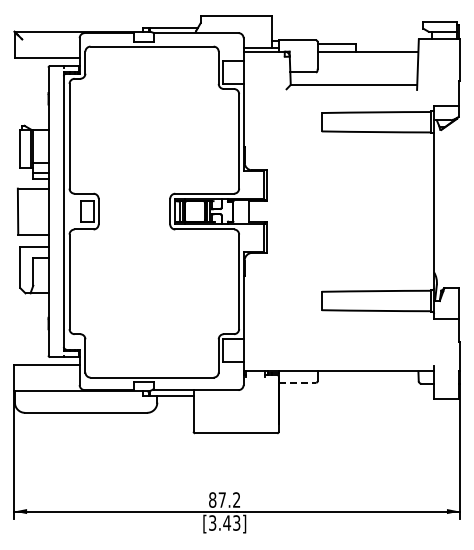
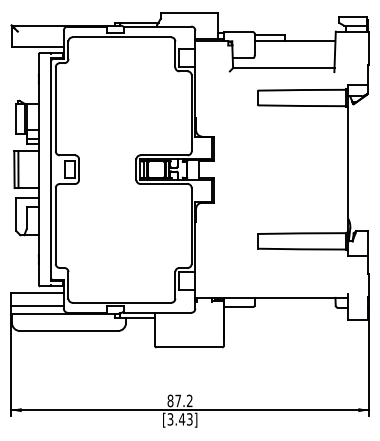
line: (22, 211) -> (18, 169), added
line: (46, 381) -> (37, 305), added
line: (298, 382) -> (239, 306), dashed -> solid

